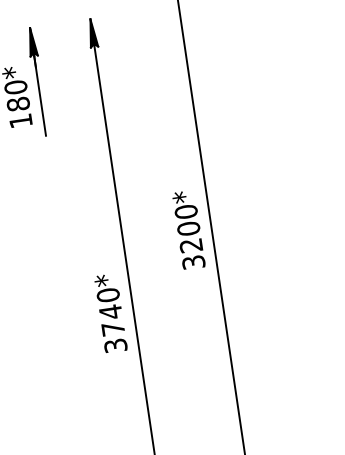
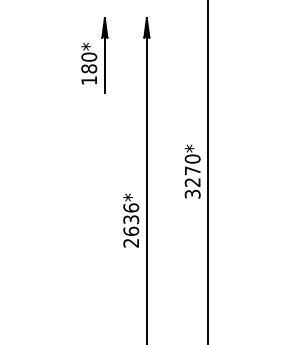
text: (188, 228) -> (192, 170), 3200* -> 3270*
text: (112, 320) -> (131, 225), 3740* -> 2636*

